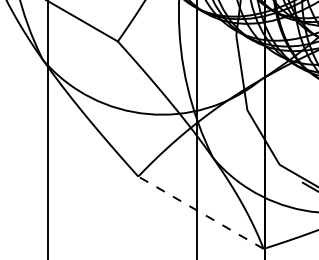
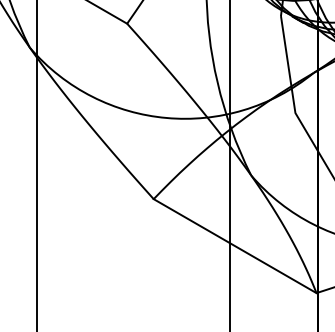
line: (200, 212) -> (234, 245), dashed -> solid

